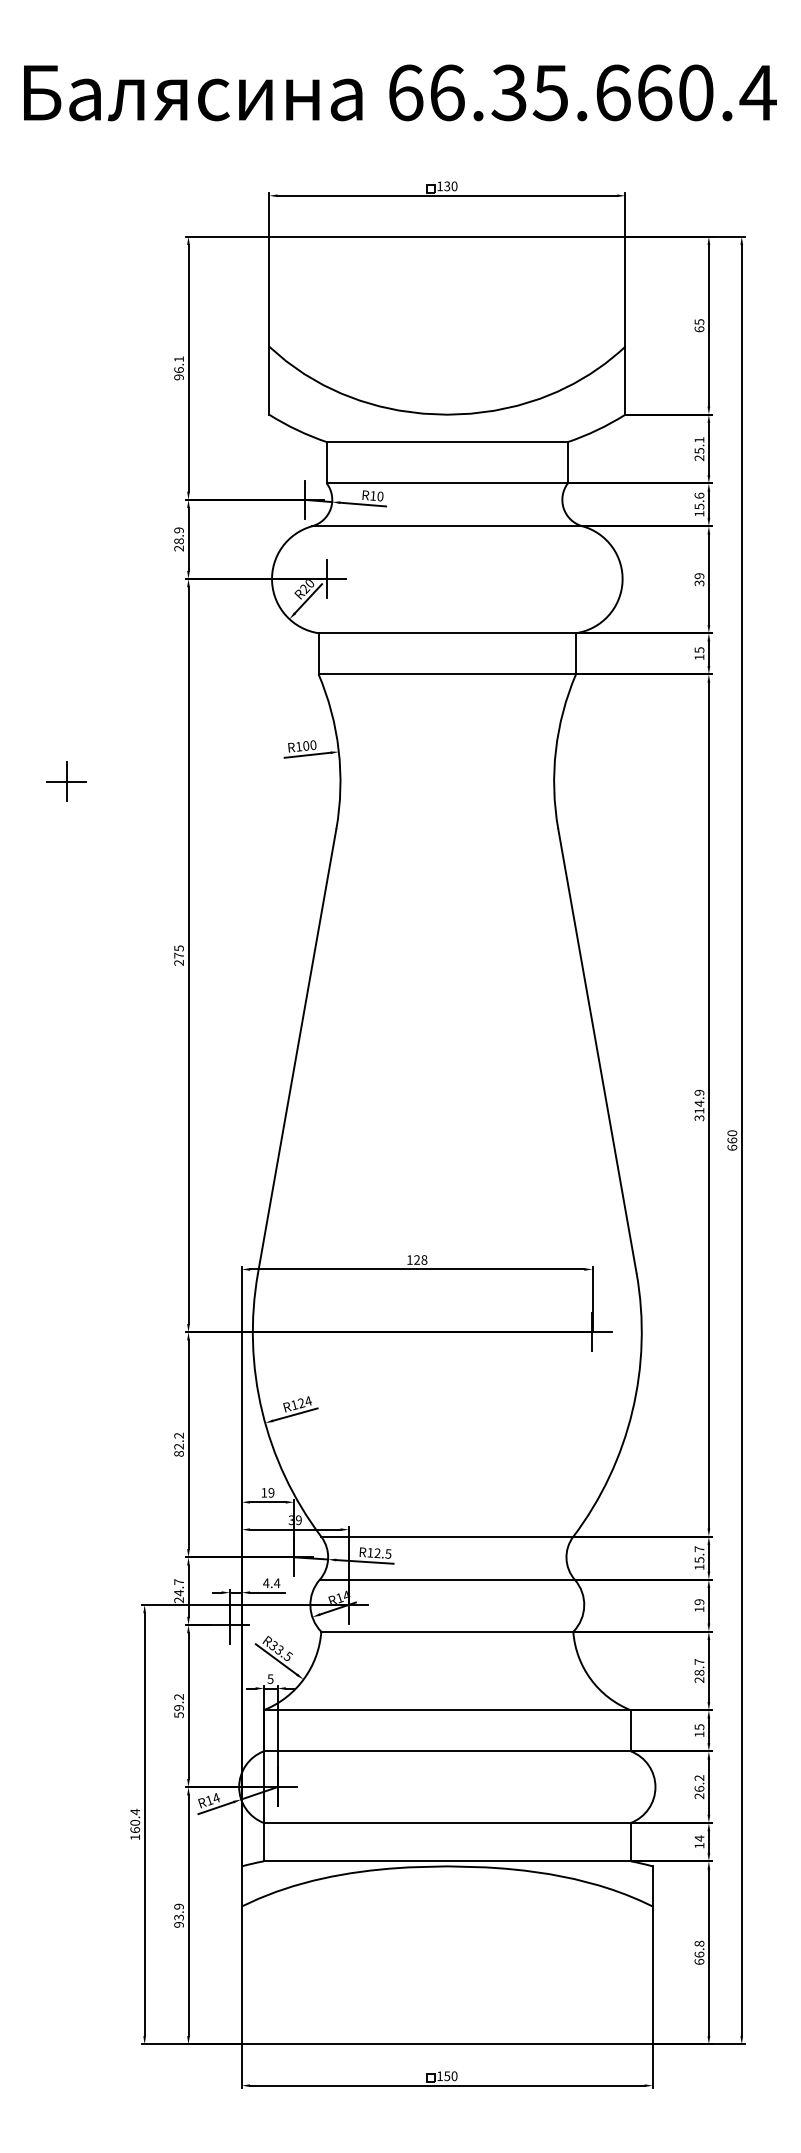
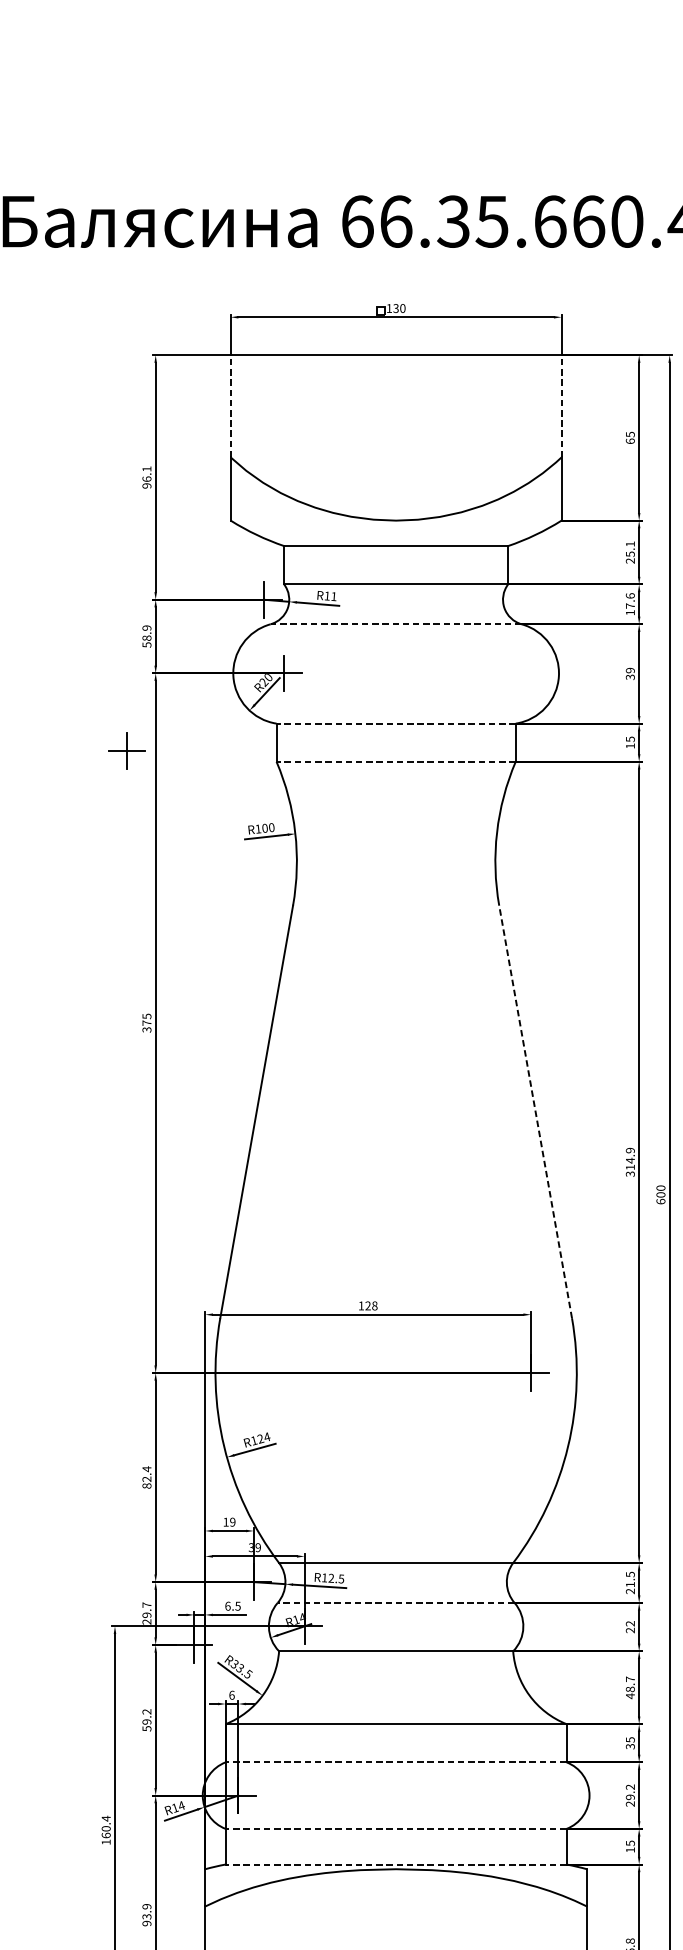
line: (269, 291) -> (230, 406), solid -> dashed
line: (625, 291) -> (561, 406), solid -> dashed
text: (380, 496) -> (334, 596), R10 -> R11
text: (699, 506) -> (630, 605), 15.6 -> 17.6
line: (446, 526) -> (395, 624), solid -> dashed
text: (178, 548) -> (146, 644), 28.9 -> 58.9
line: (447, 633) -> (396, 723), solid -> dashed
line: (447, 674) -> (396, 761), solid -> dashed
part: (66, 781) -> (126, 750), moved
text: (179, 962) -> (147, 1029), 275 -> 375
line: (597, 1050) -> (535, 1111), solid -> dashed
text: (731, 1140) -> (660, 1194), 660 -> 600
text: (178, 1435) -> (146, 1468), 82.2 -> 82.4
text: (699, 1558) -> (630, 1583), 15.7 -> 21.5
line: (447, 1579) -> (396, 1602), solid -> dashed
text: (271, 1583) -> (232, 1606), 4.4 -> 6.5
text: (178, 1592) -> (146, 1614), 24.7 -> 29.7
text: (699, 1605) -> (630, 1626), 19 -> 22
text: (270, 1678) -> (231, 1694), 5 -> 6
text: (699, 1680) -> (630, 1696), 28.7 -> 48.7
text: (699, 1734) -> (630, 1746), 15 -> 35
line: (447, 1751) -> (396, 1762), solid -> dashed
text: (699, 1788) -> (630, 1796), 26.2 -> 29.2
line: (447, 1822) -> (396, 1828), solid -> dashed
text: (699, 1838) -> (630, 1843), 14 -> 15
line: (447, 1861) -> (396, 1864), solid -> dashed

